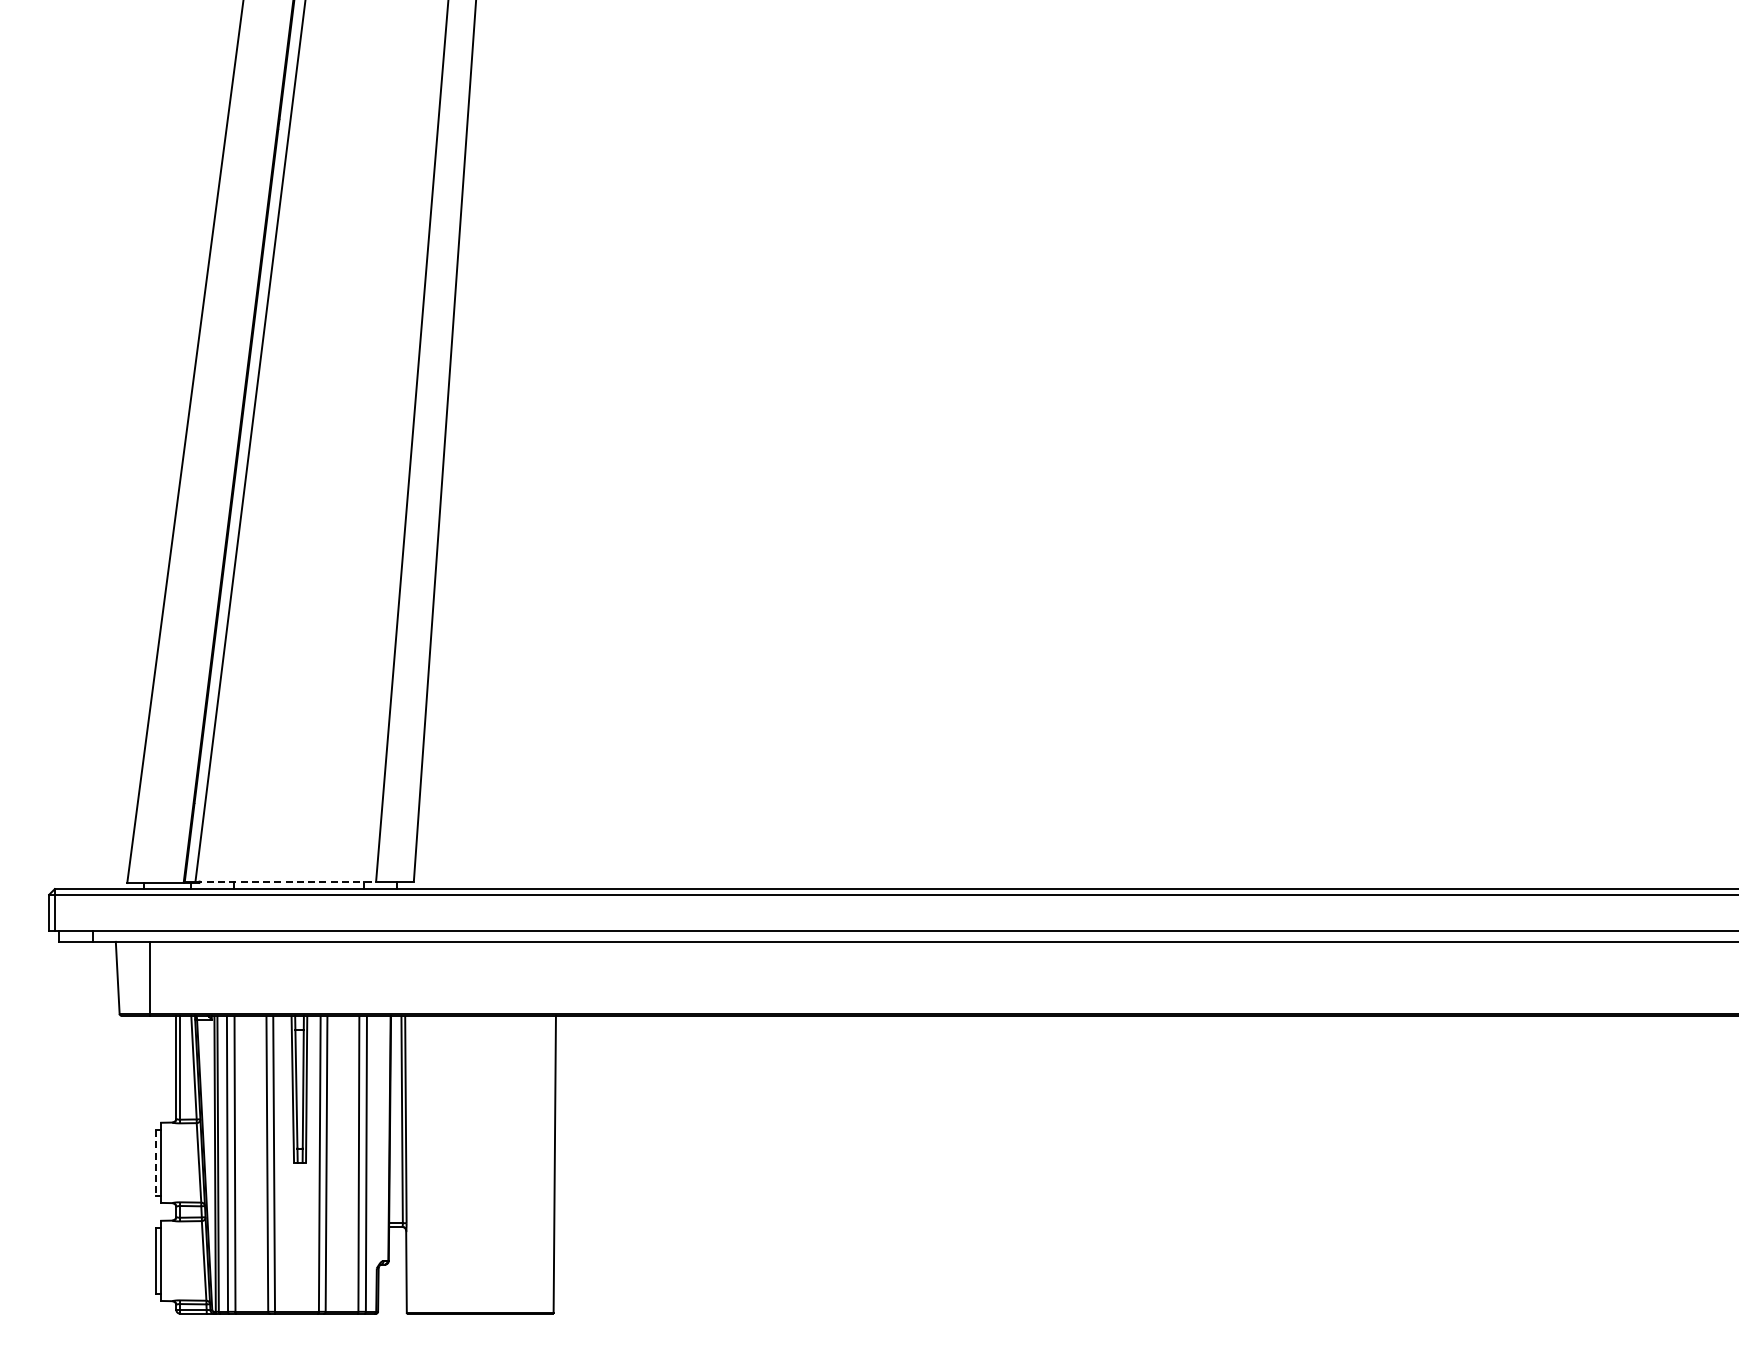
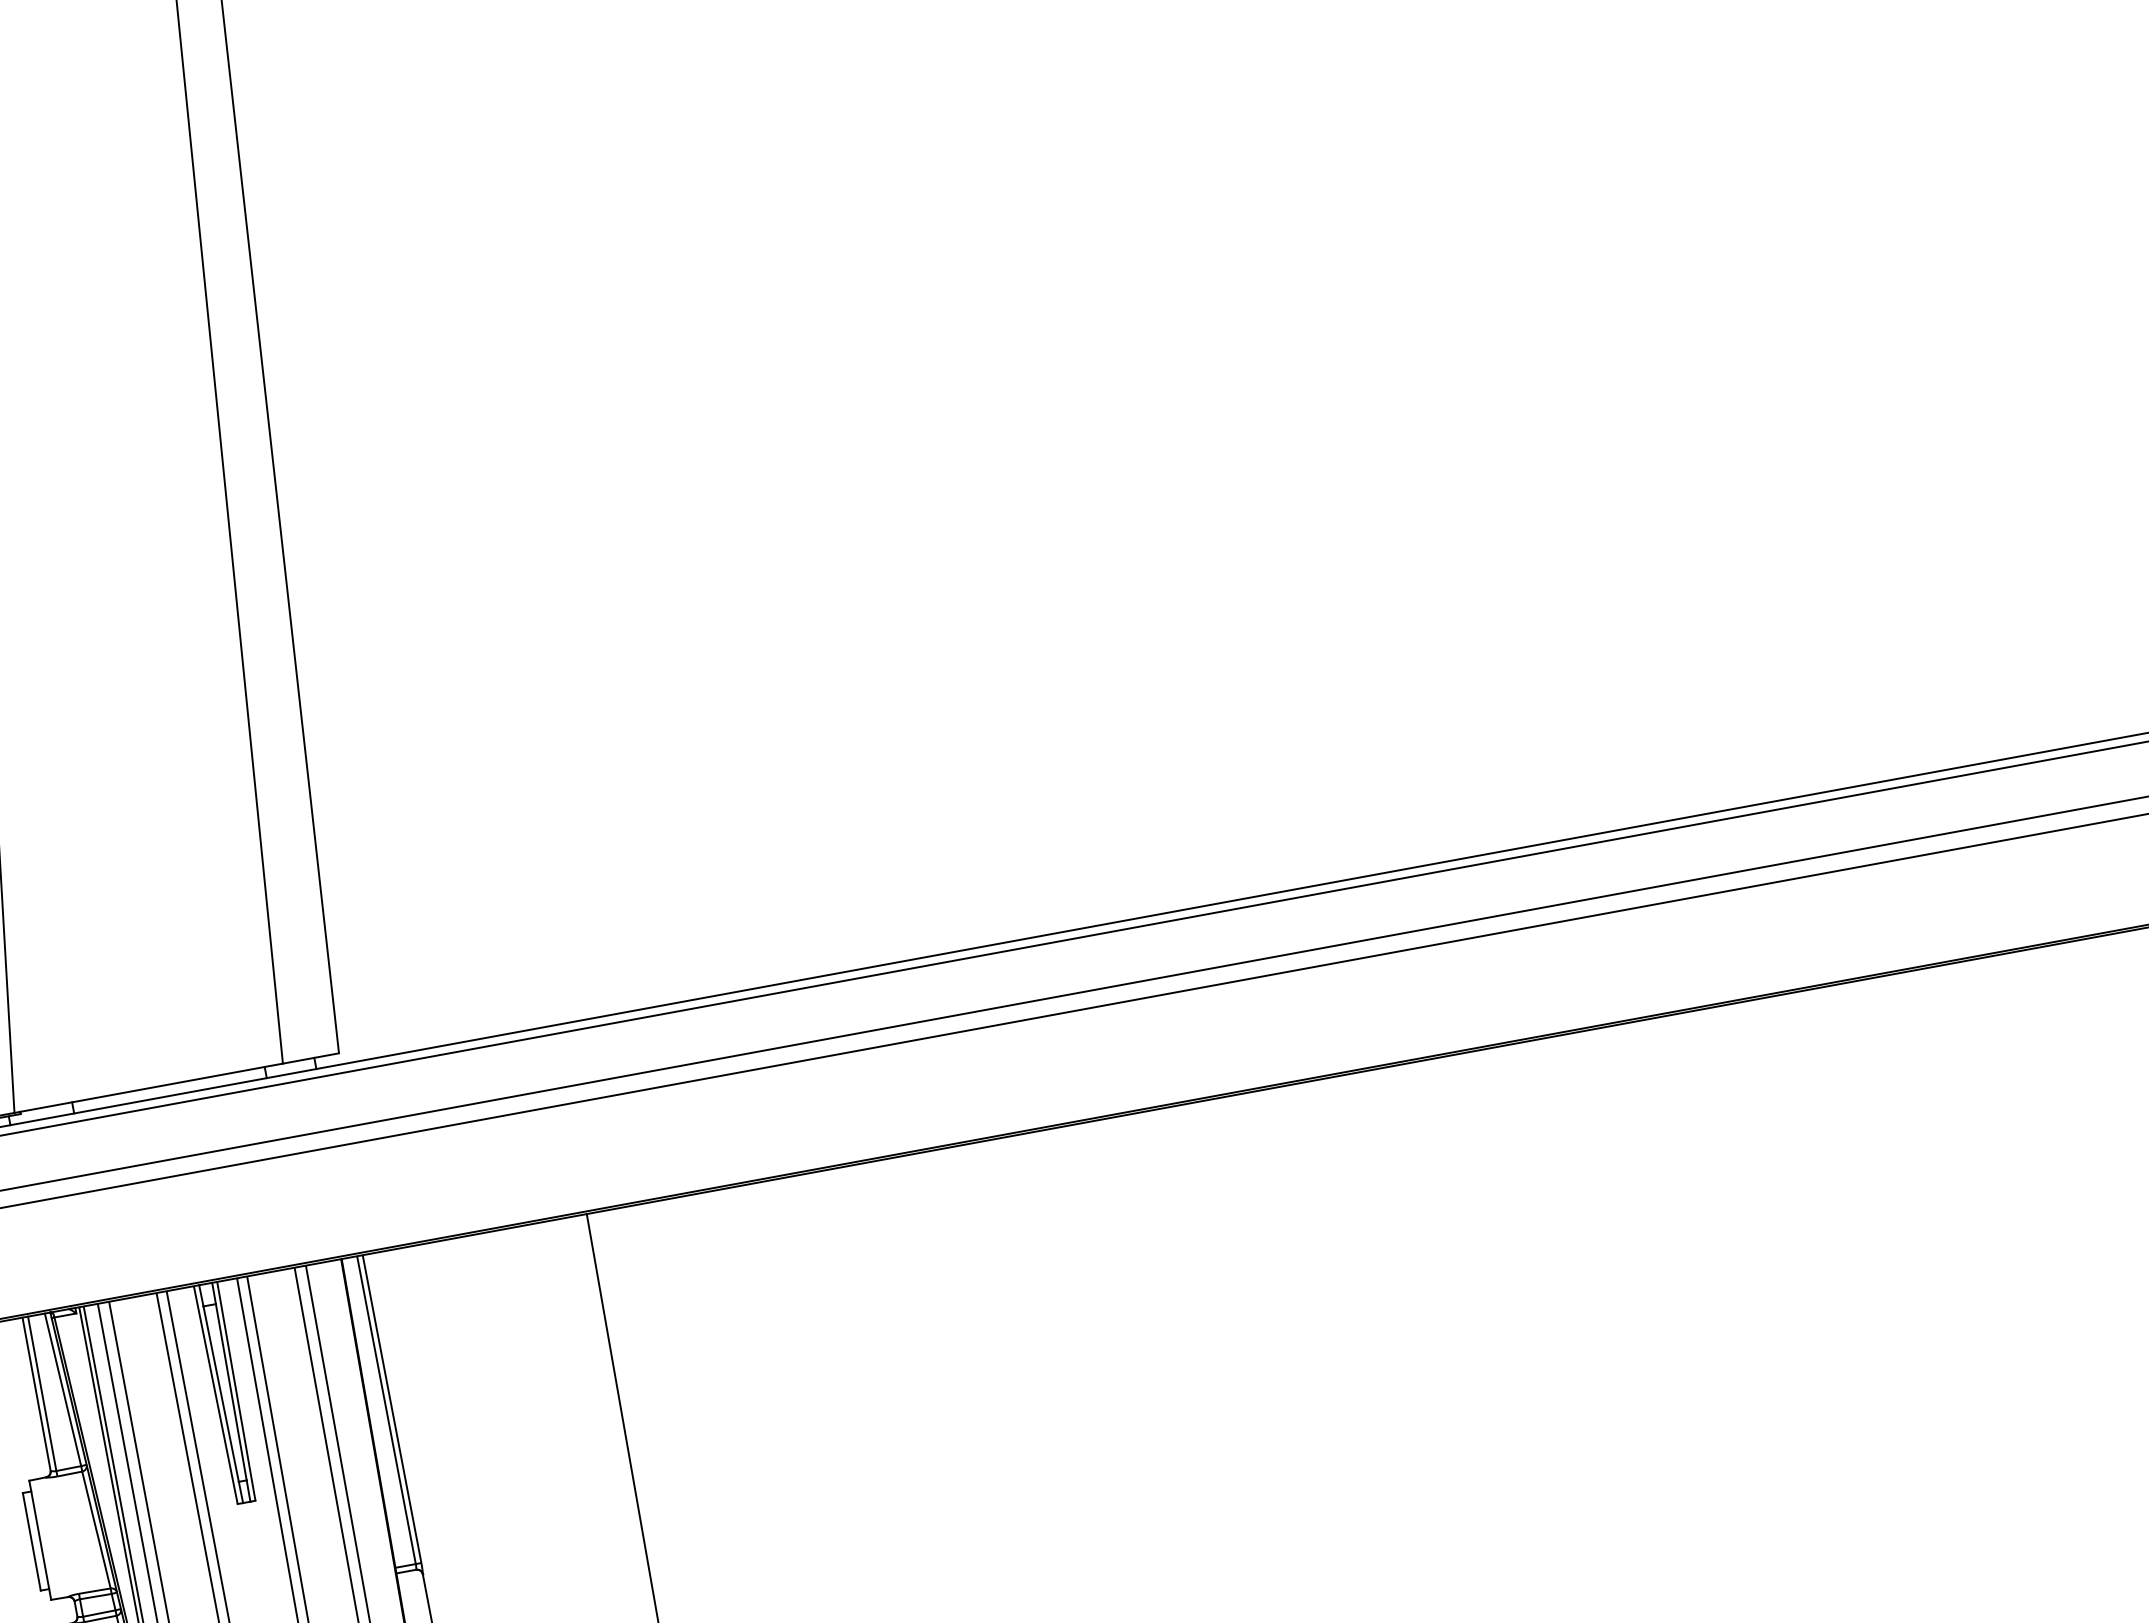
line: (286, 881) -> (149, 1088), dashed -> solid
line: (155, 1162) -> (31, 1541), dashed -> solid

